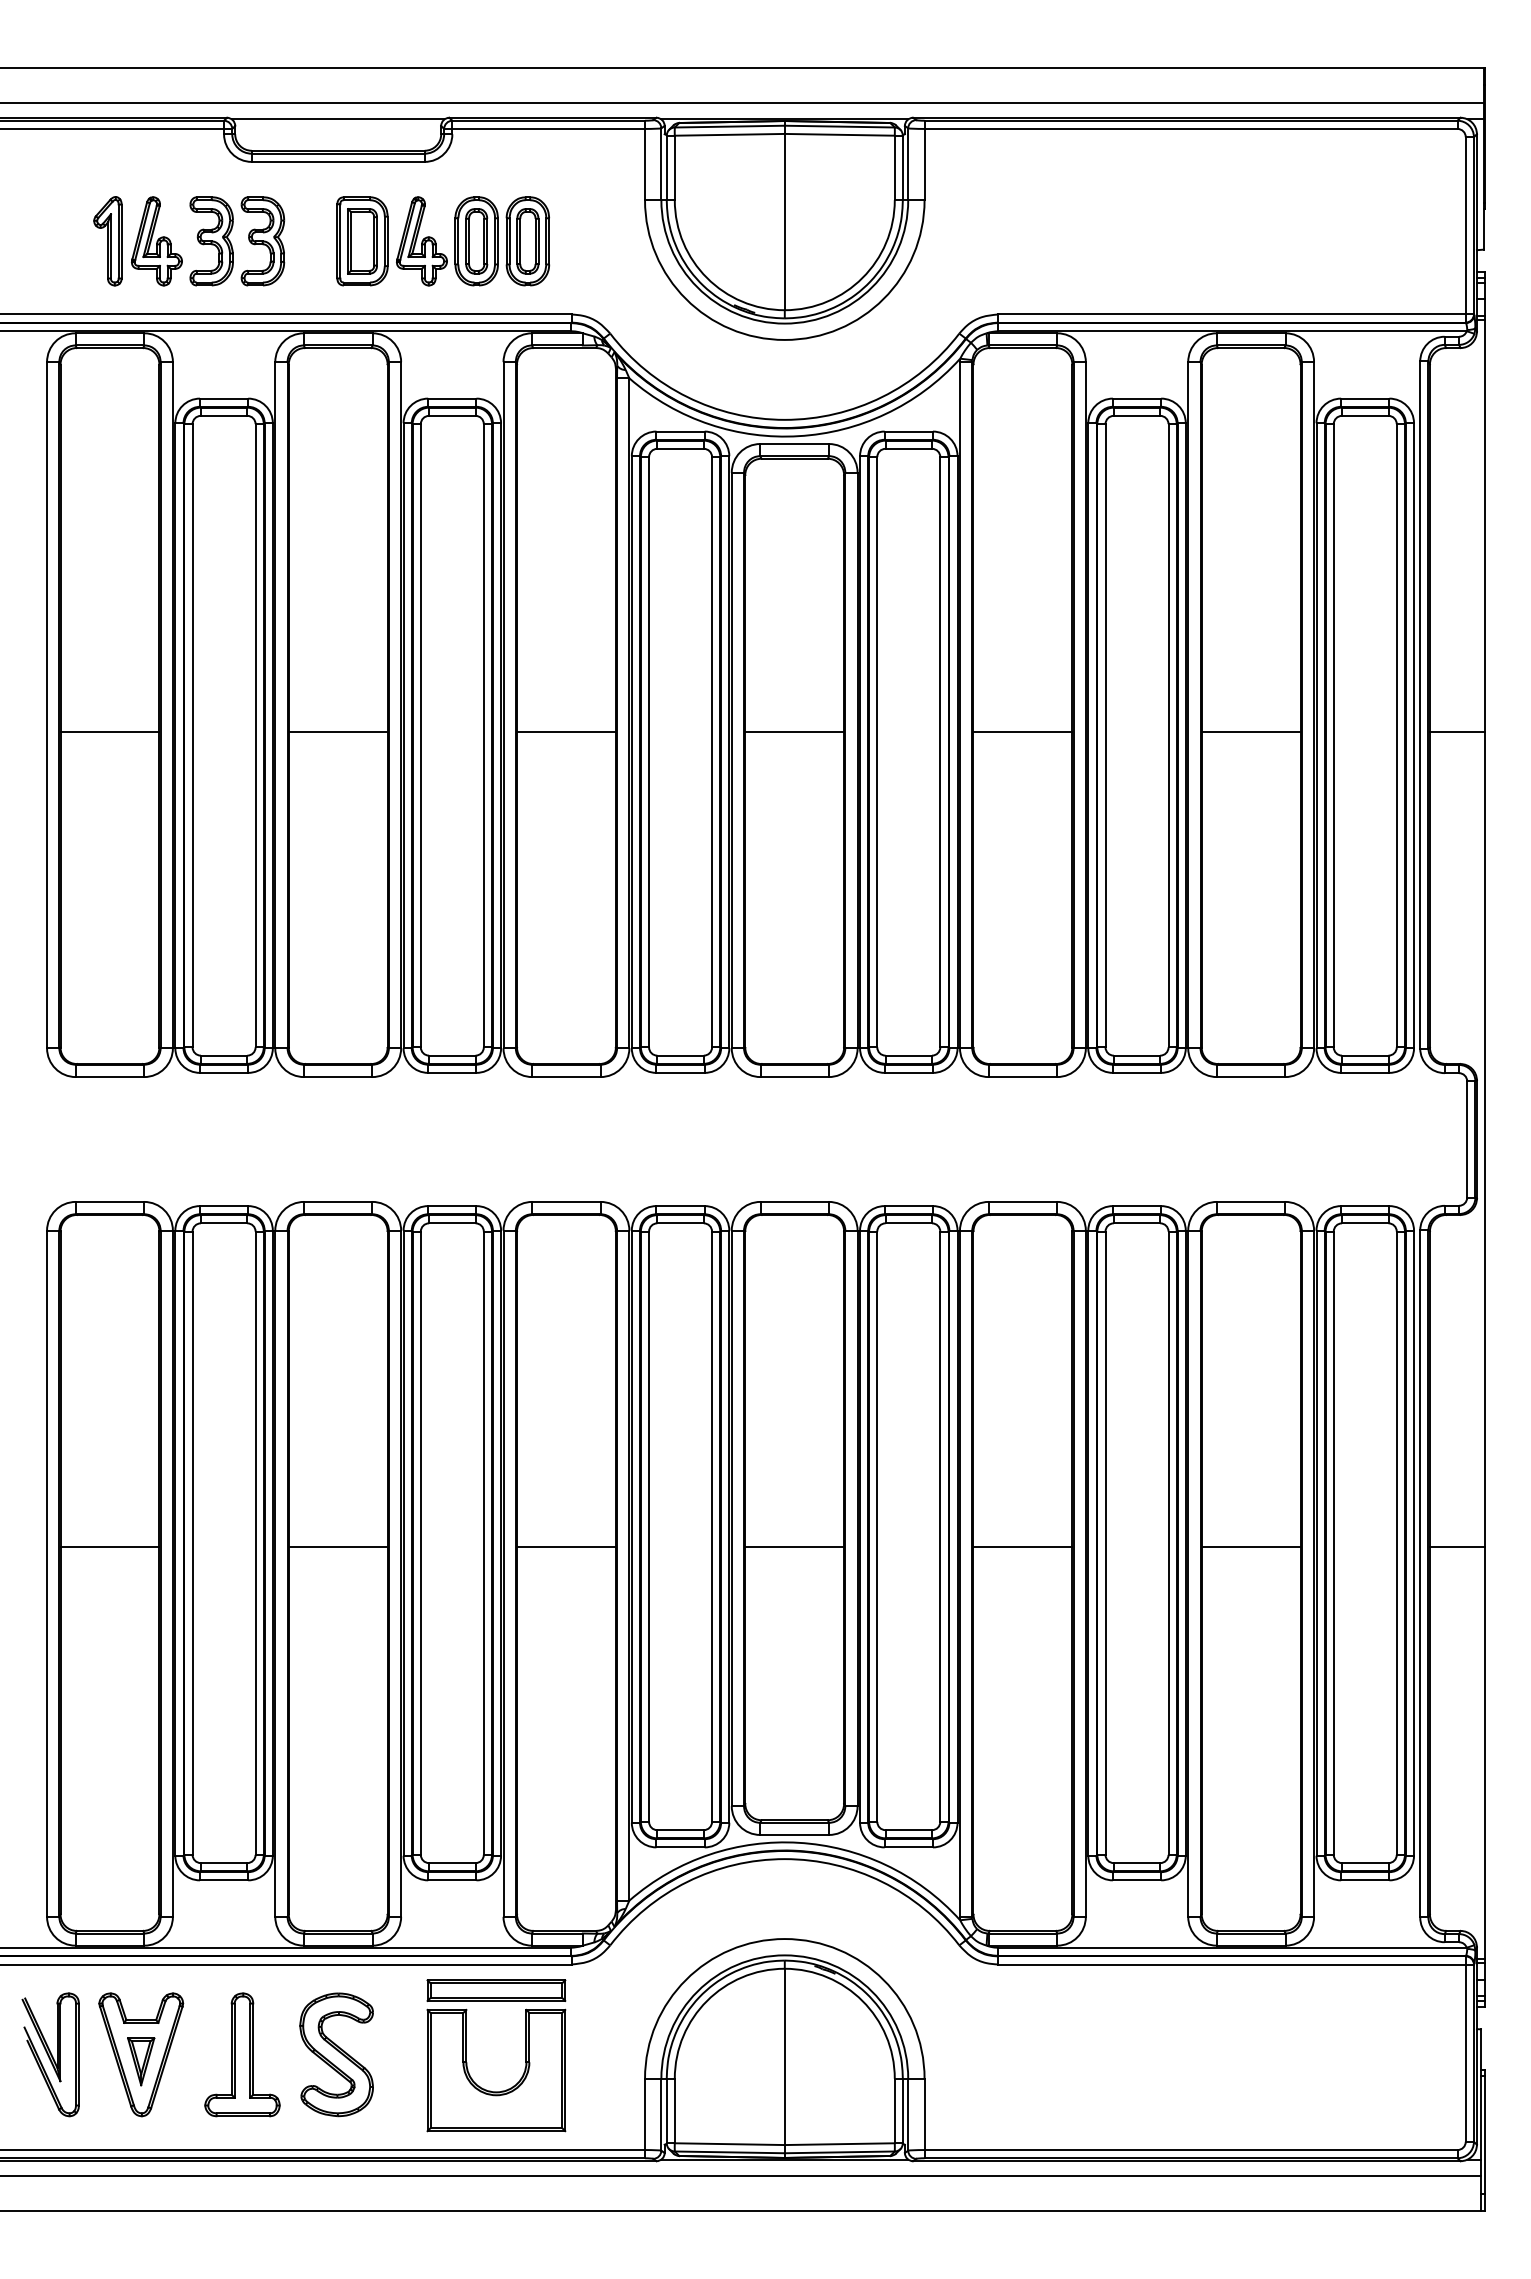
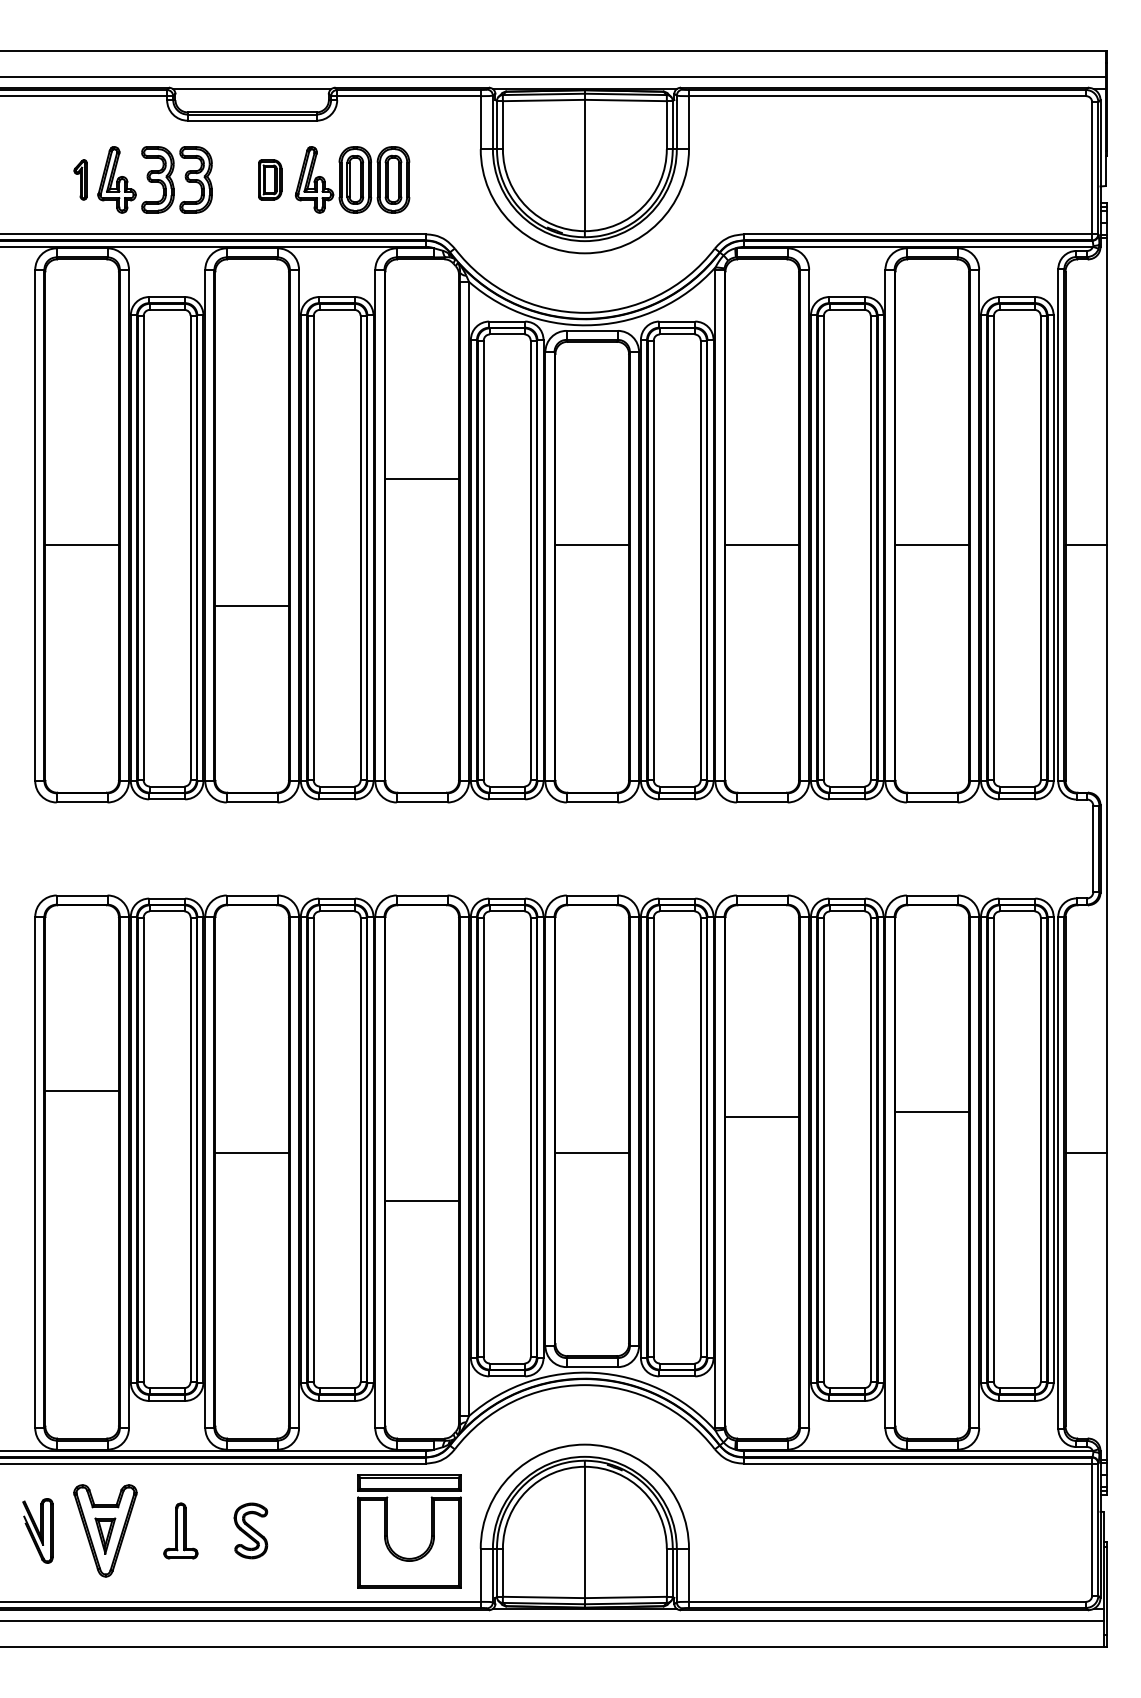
part: (107, 241) -> (80, 179), size x0.6
part: (362, 241) -> (270, 179), size x0.6
line: (337, 731) -> (251, 606), moved
line: (566, 731) -> (422, 479), moved
line: (109, 1547) -> (81, 1091), moved
line: (566, 1547) -> (422, 1201), moved
line: (1022, 1547) -> (761, 1117), moved
line: (1250, 1547) -> (931, 1111), moved
part: (50, 2054) -> (37, 1530), size x0.7
part: (242, 2054) -> (180, 1530), size x0.6
part: (336, 2054) -> (250, 1530), size x0.6
part: (525, 2055) -> (431, 1531), moved

